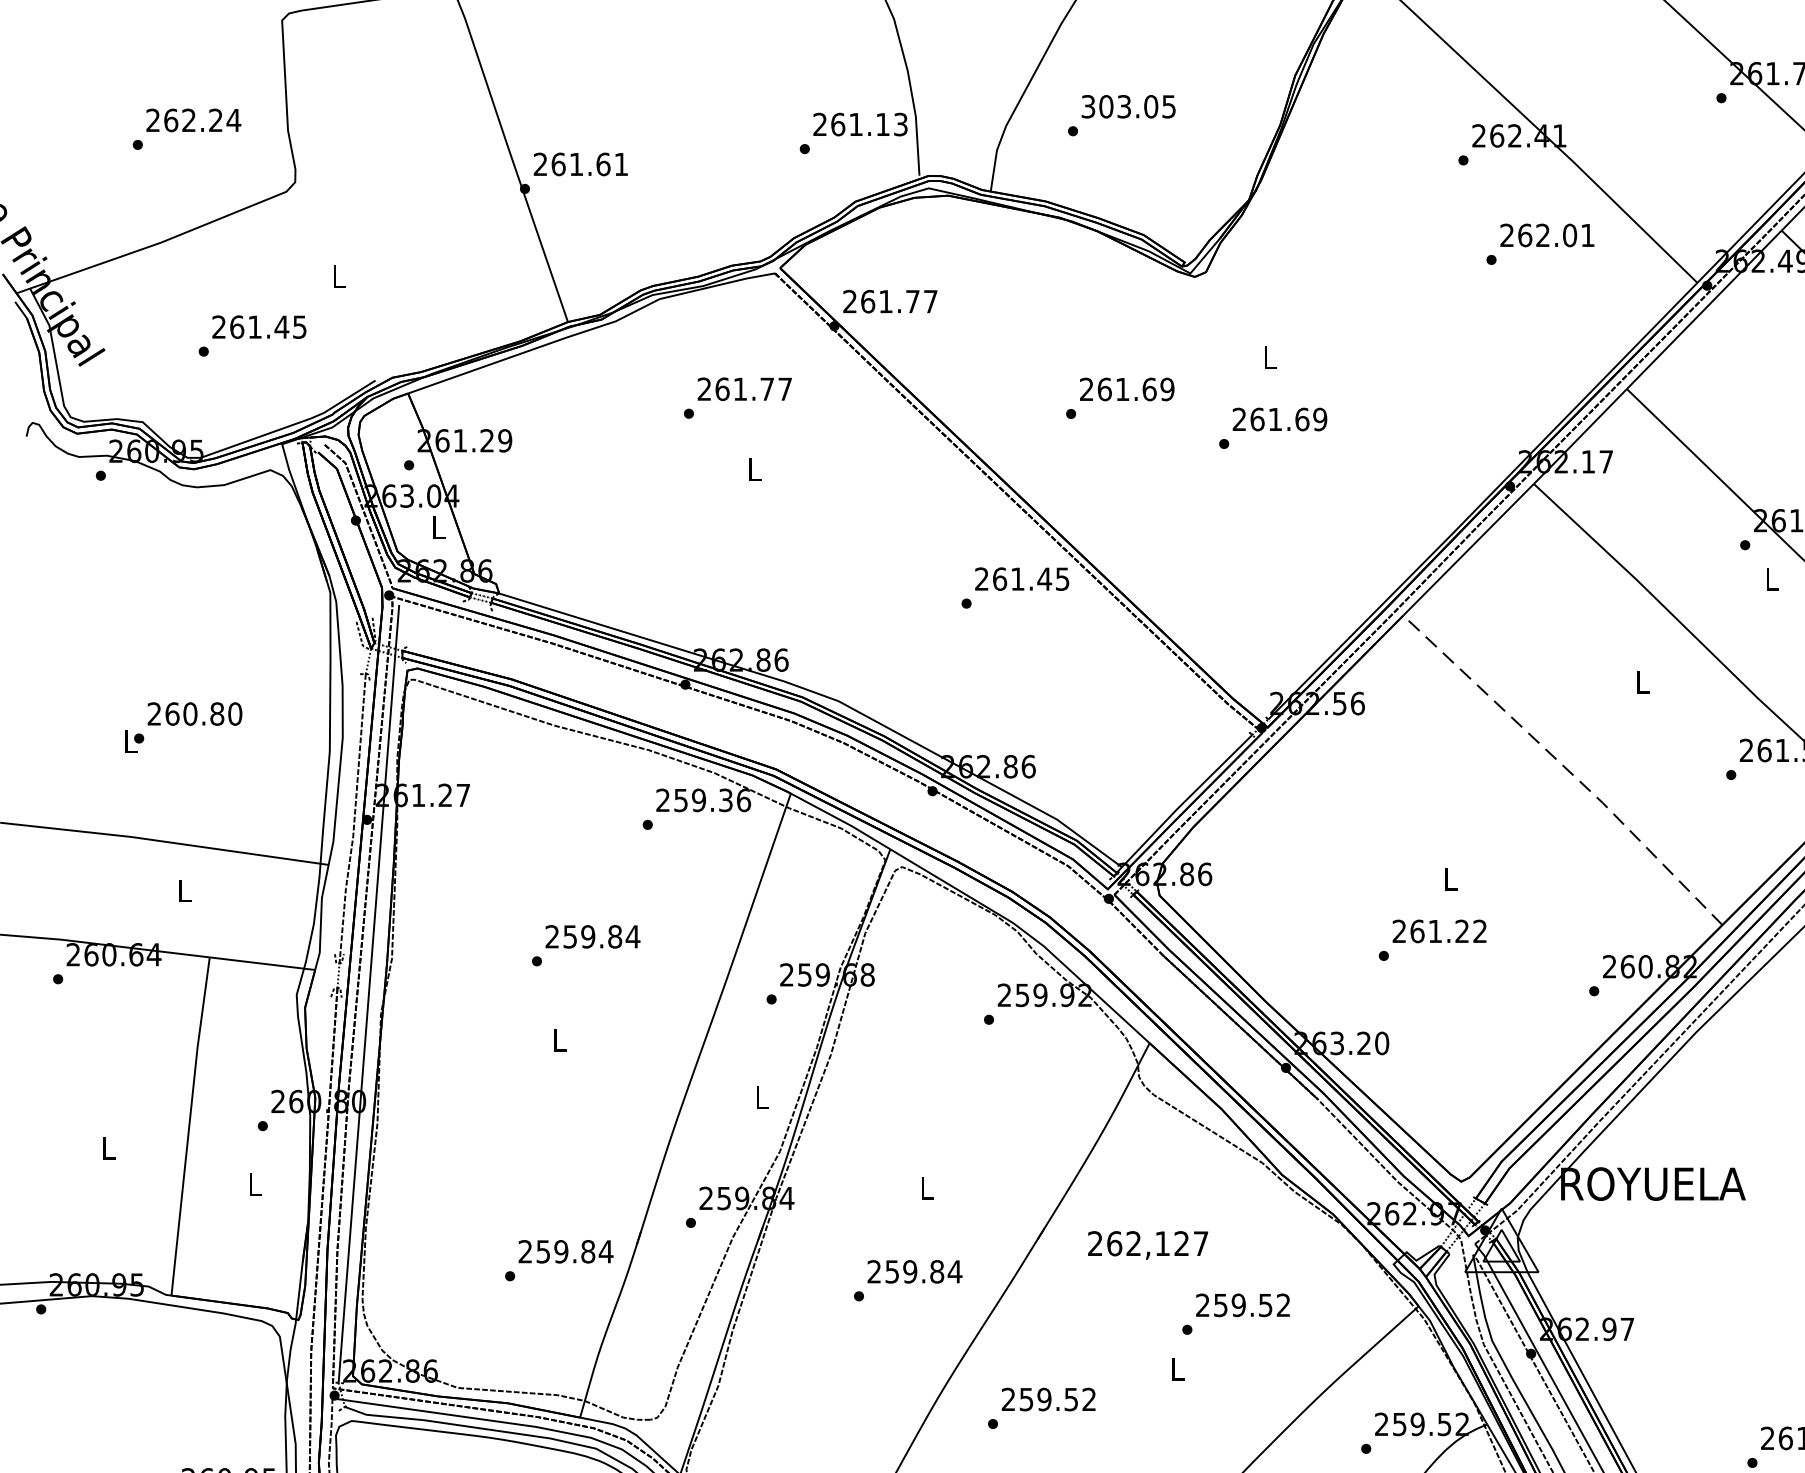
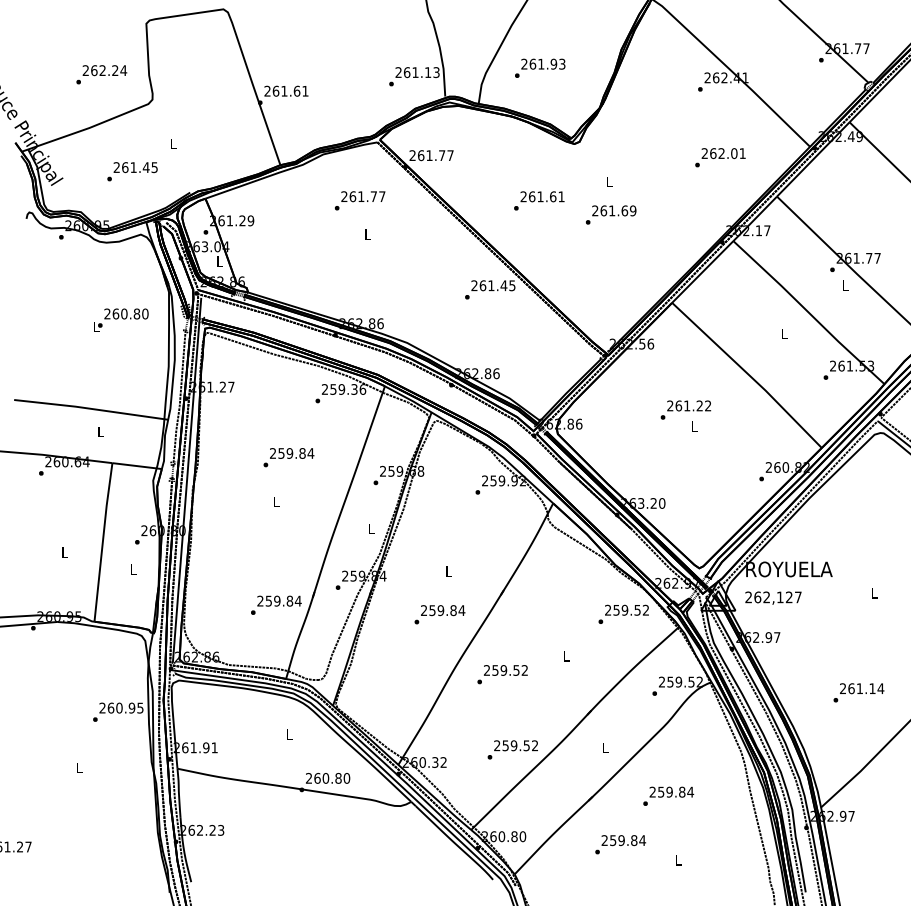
text: (1128, 105) -> (543, 63), 303.05 -> 261.93
text: (1540, 243) -> (720, 157), moved
text: (1167, 388) -> (561, 196), 261.69 -> 261.61
text: (184, 725) -> (121, 319), moved
line: (1566, 768) -> (748, 374), dashed -> solid
text: (1431, 938) -> (685, 409), moved
text: (1148, 1243) -> (773, 597), moved
text: (1235, 1312) -> (623, 613), moved

